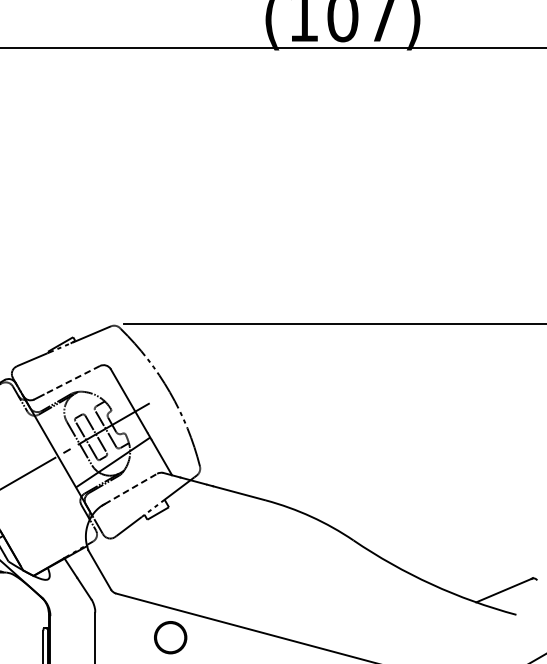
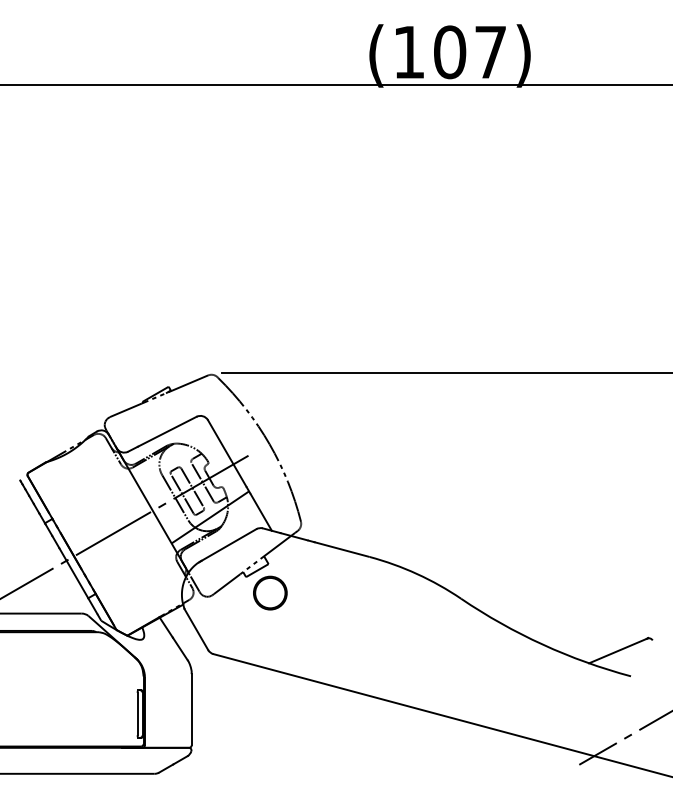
line: (72, 380) -> (167, 431), dashed -> solid
line: (130, 489) -> (228, 545), dashed -> solid
part: (170, 637) -> (270, 592), moved

